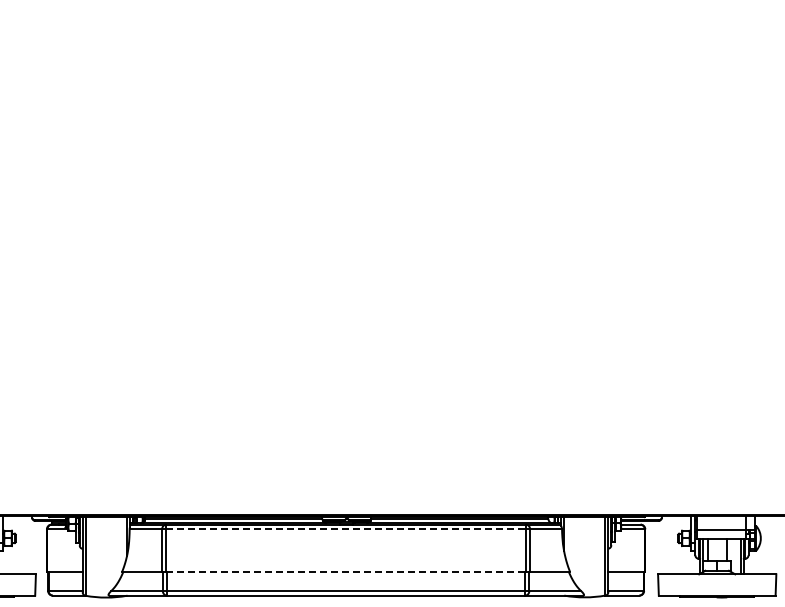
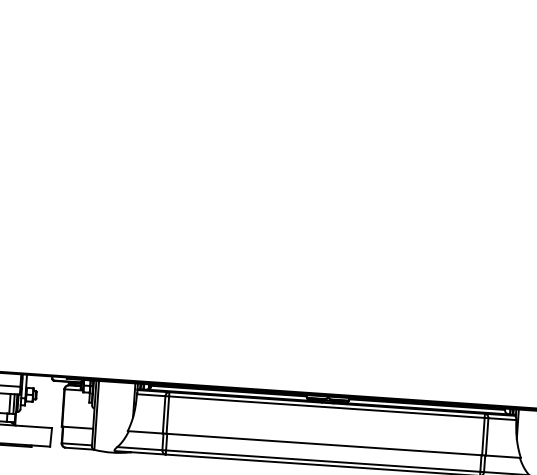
line: (346, 529) -> (327, 407), dashed -> solid
line: (346, 571) -> (324, 444), dashed -> solid

